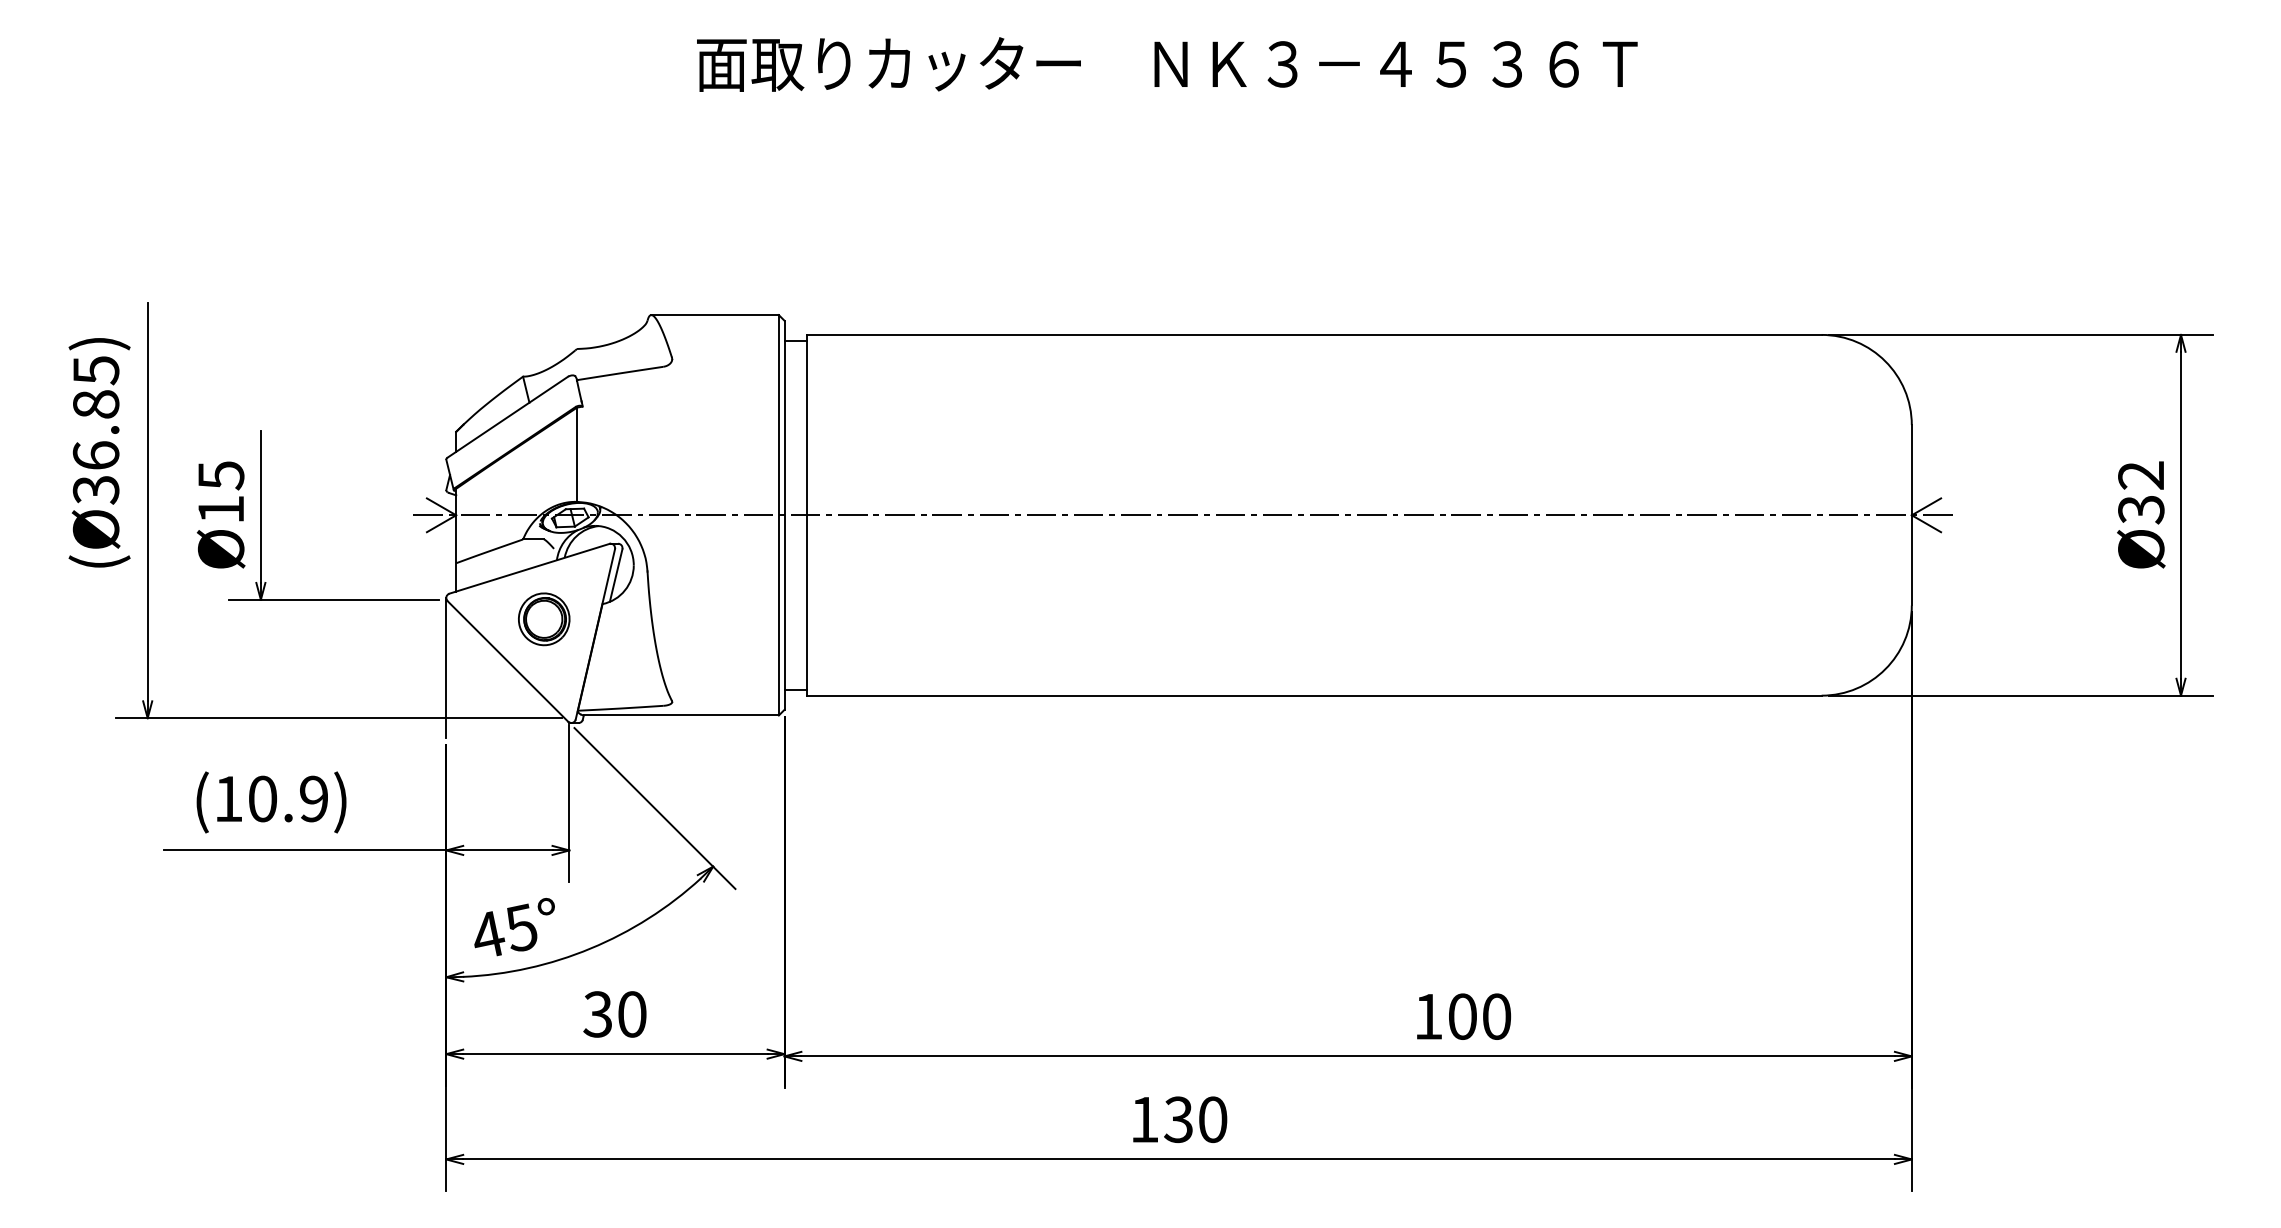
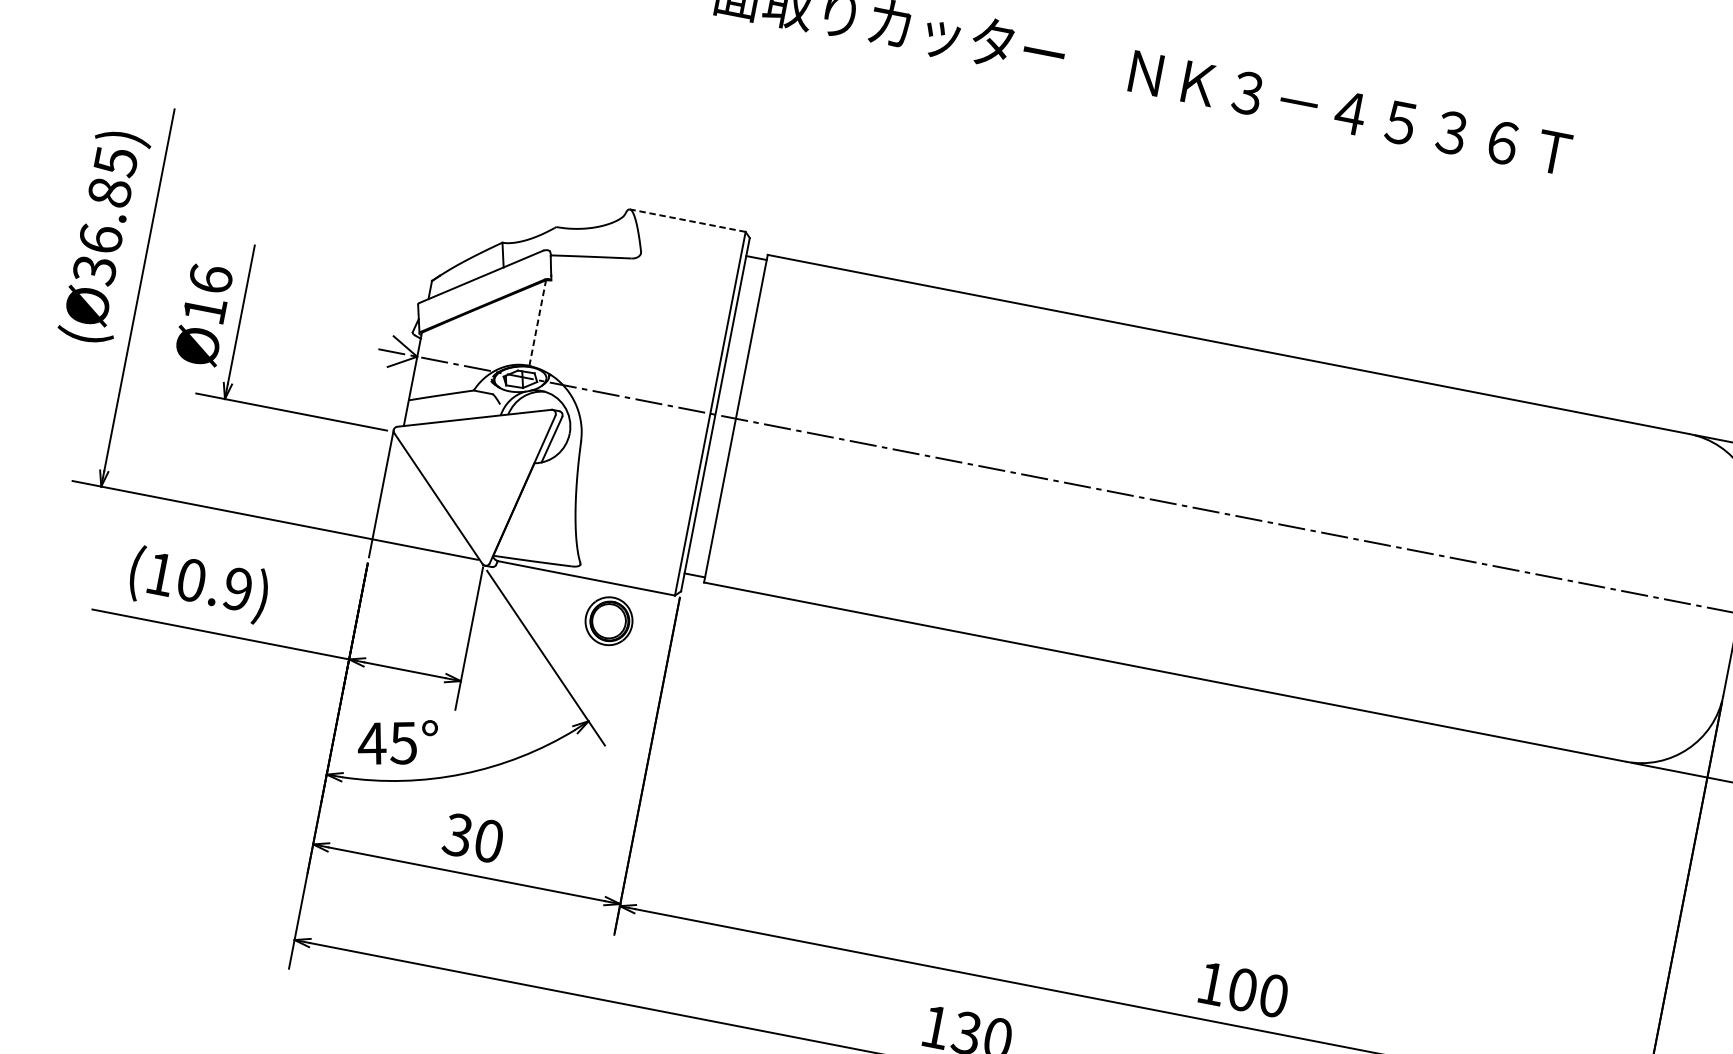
line: (715, 315) -> (688, 221), solid -> dashed
line: (577, 454) -> (538, 322), solid -> dashed
text: (220, 475) -> (210, 279), Ø15 -> Ø16
part: (544, 619) -> (609, 621), moved

